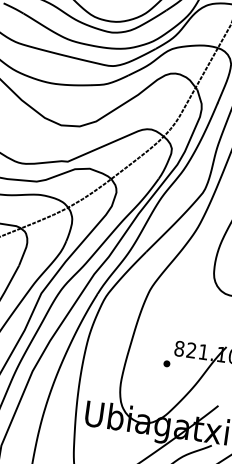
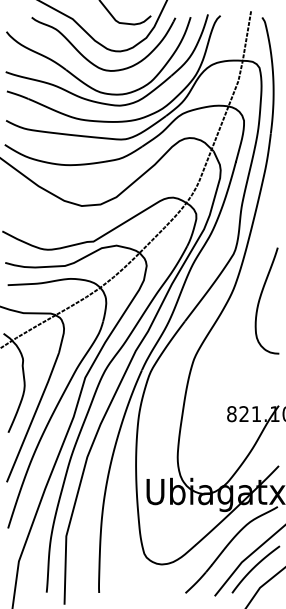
part: (166, 363) -> (220, 430), removed

